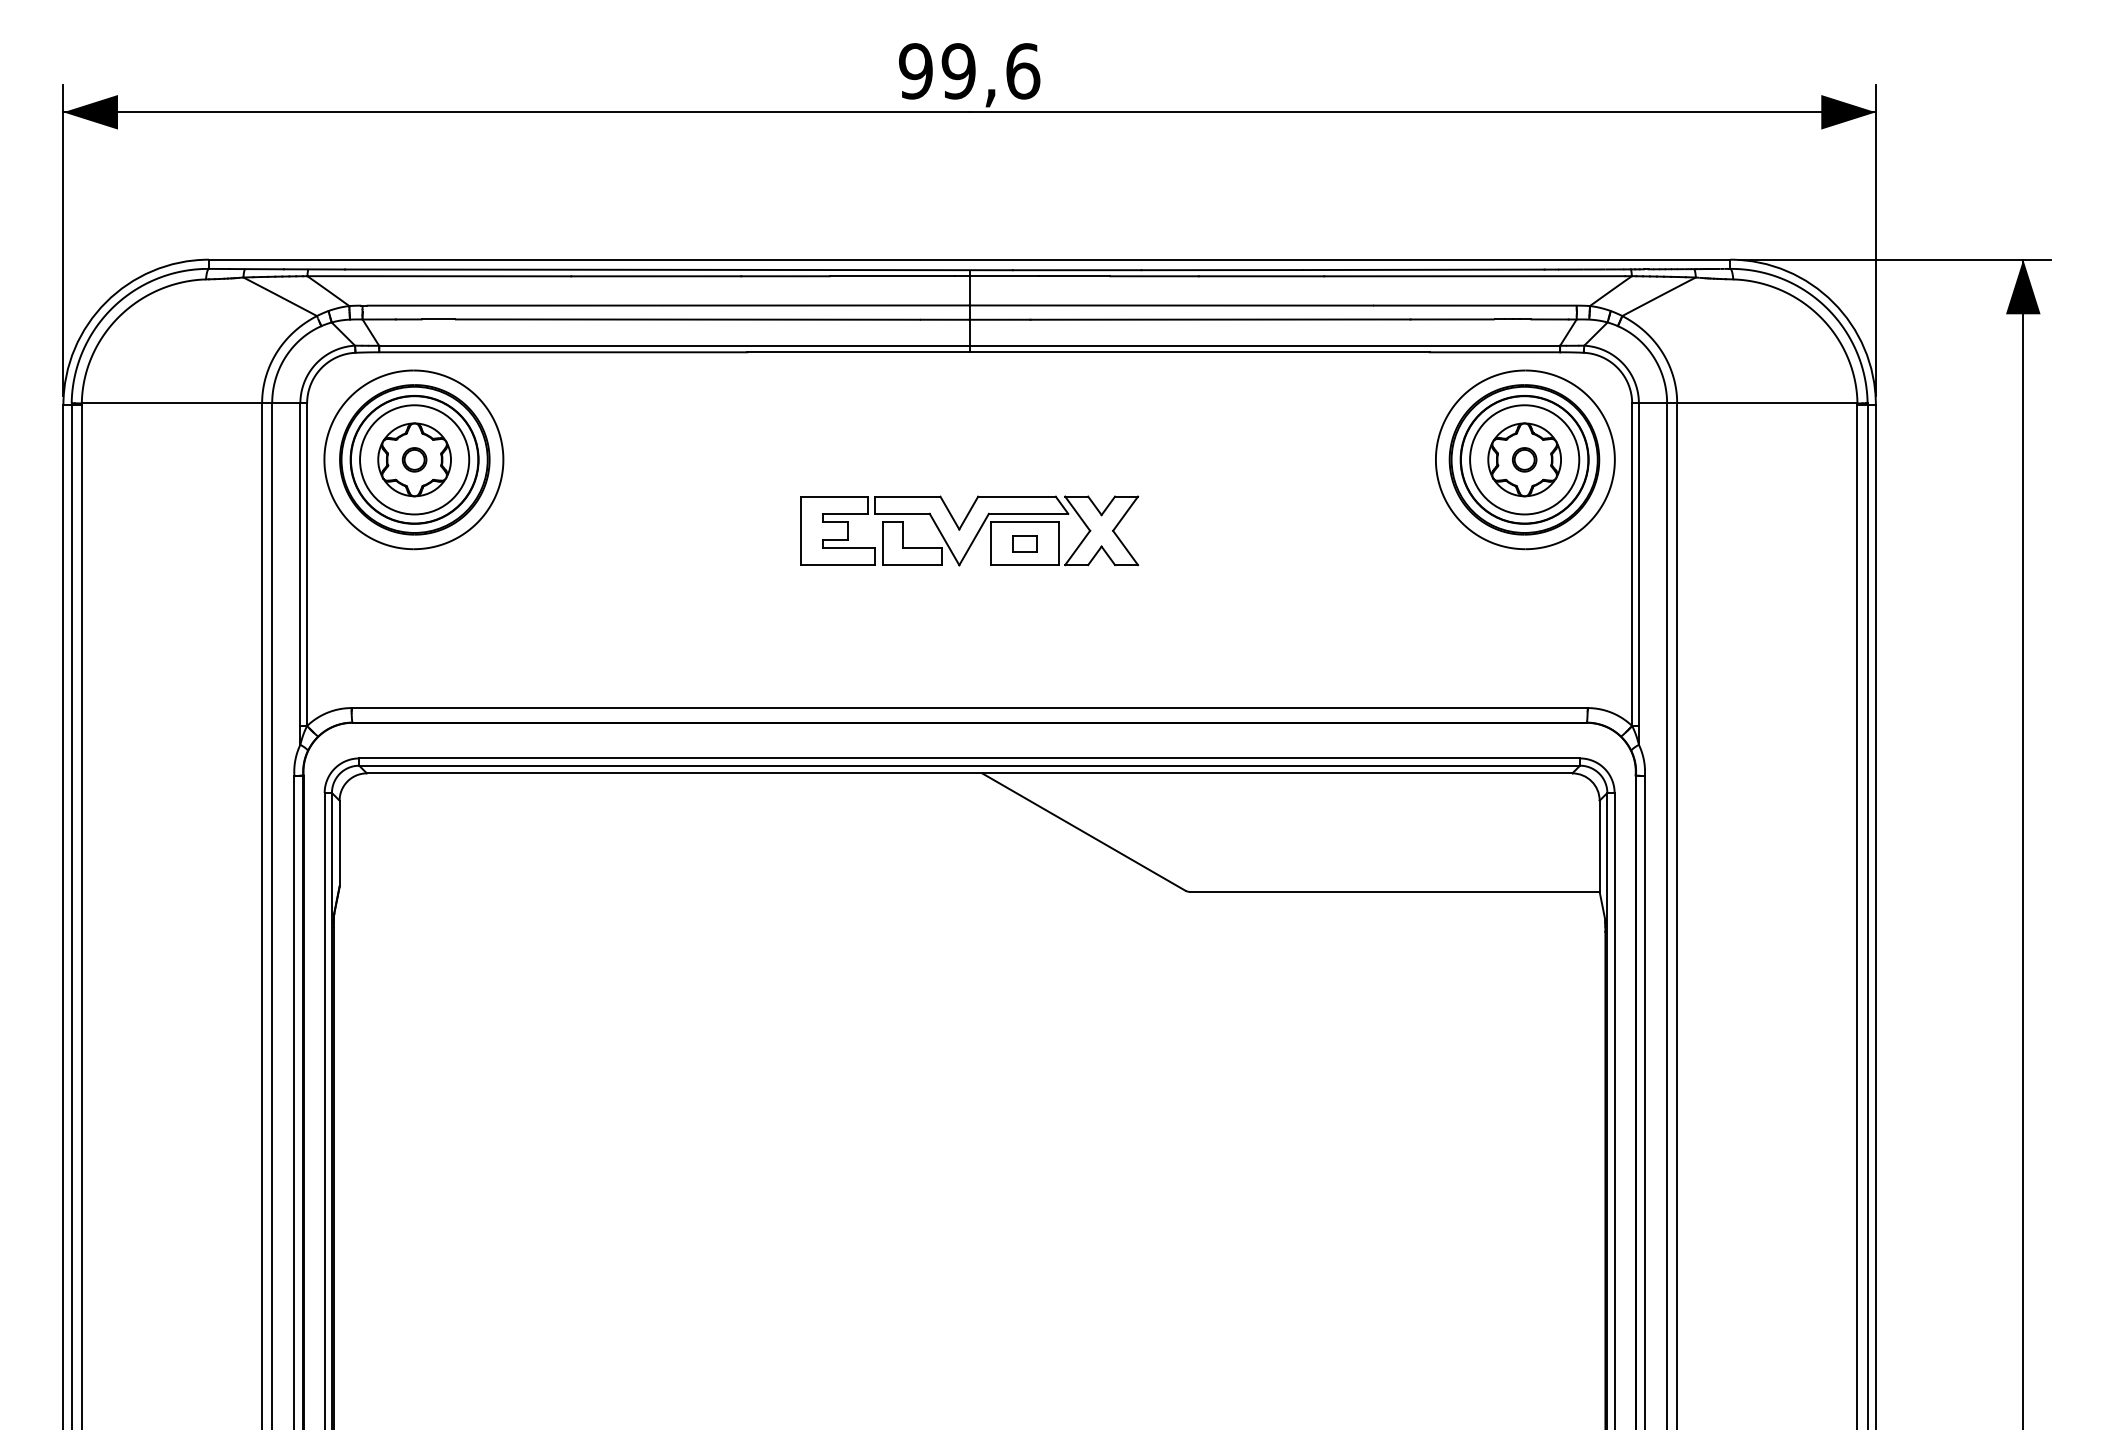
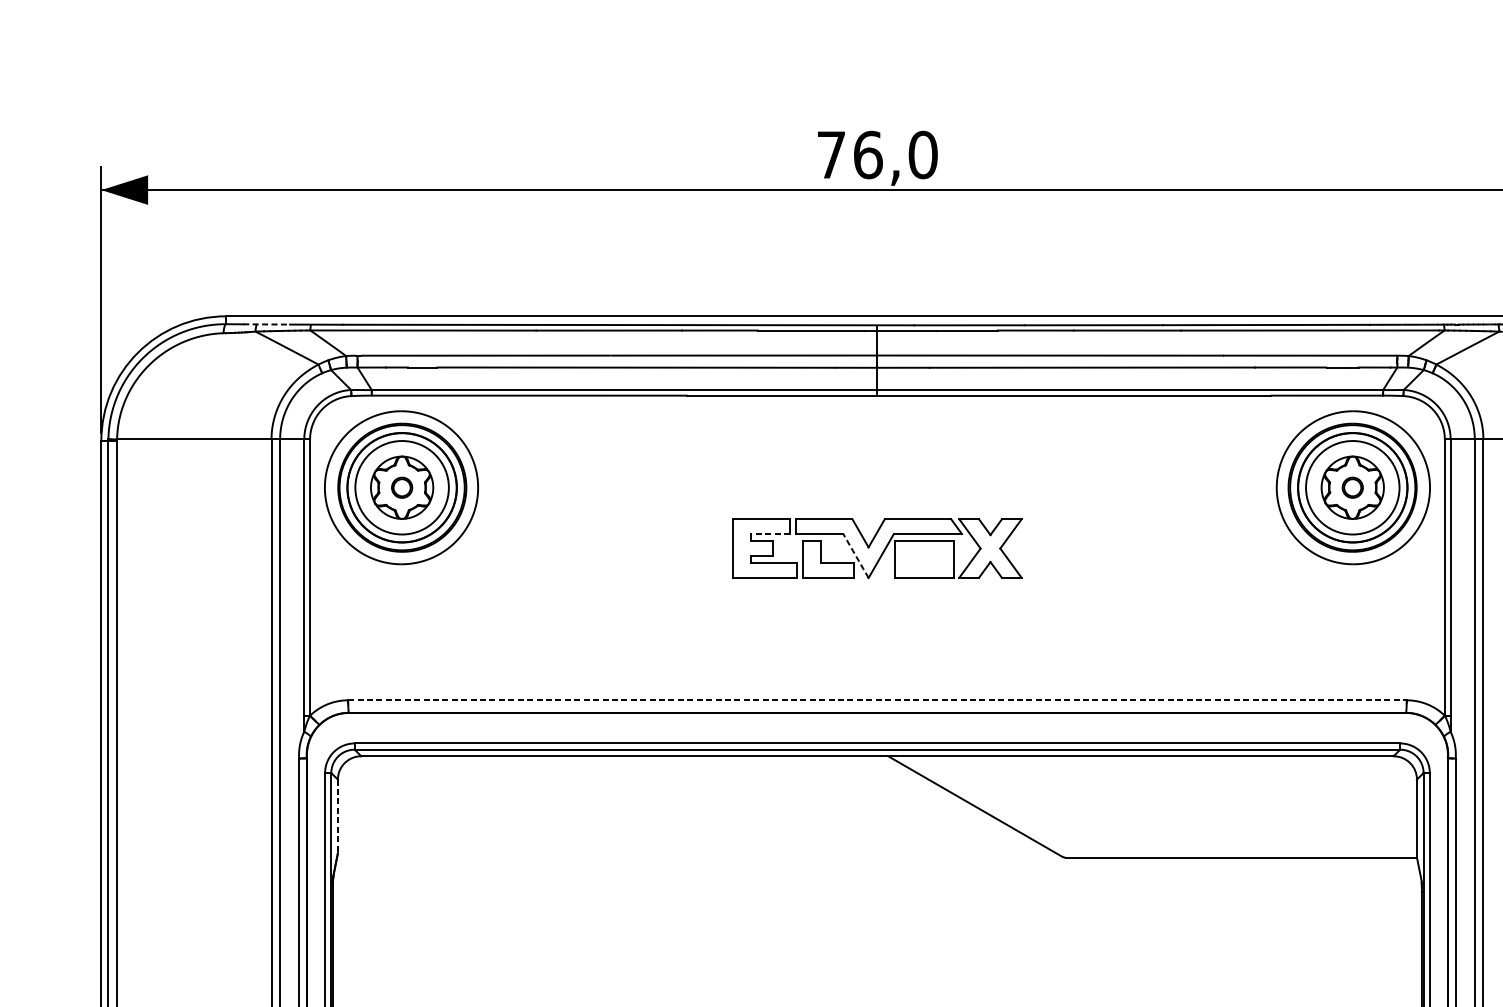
text: (969, 71) -> (877, 155), 99,6 -> 76,0
line: (256, 269) -> (266, 324), solid -> dashed
line: (844, 513) -> (770, 533), solid -> dashed
line: (944, 539) -> (855, 555), solid -> dashed
part: (1024, 543) -> (924, 559), removed
line: (970, 708) -> (878, 700), solid -> dashed
line: (339, 843) -> (337, 816), solid -> dashed

